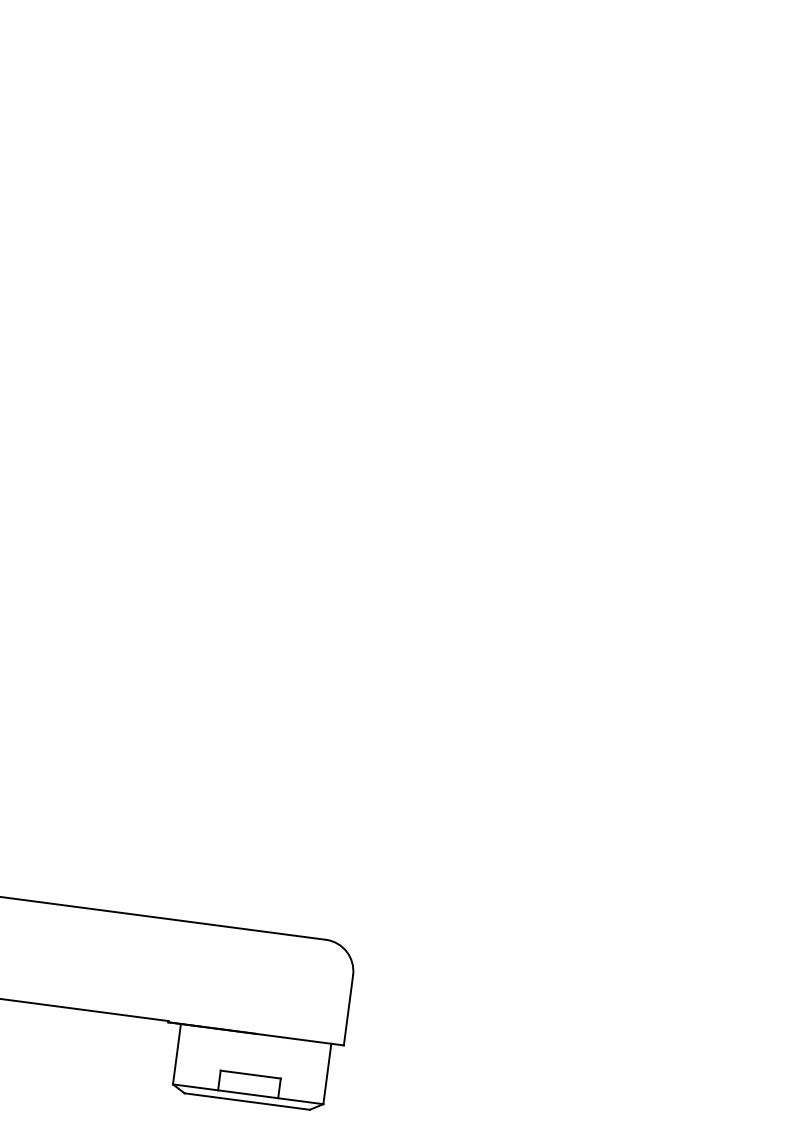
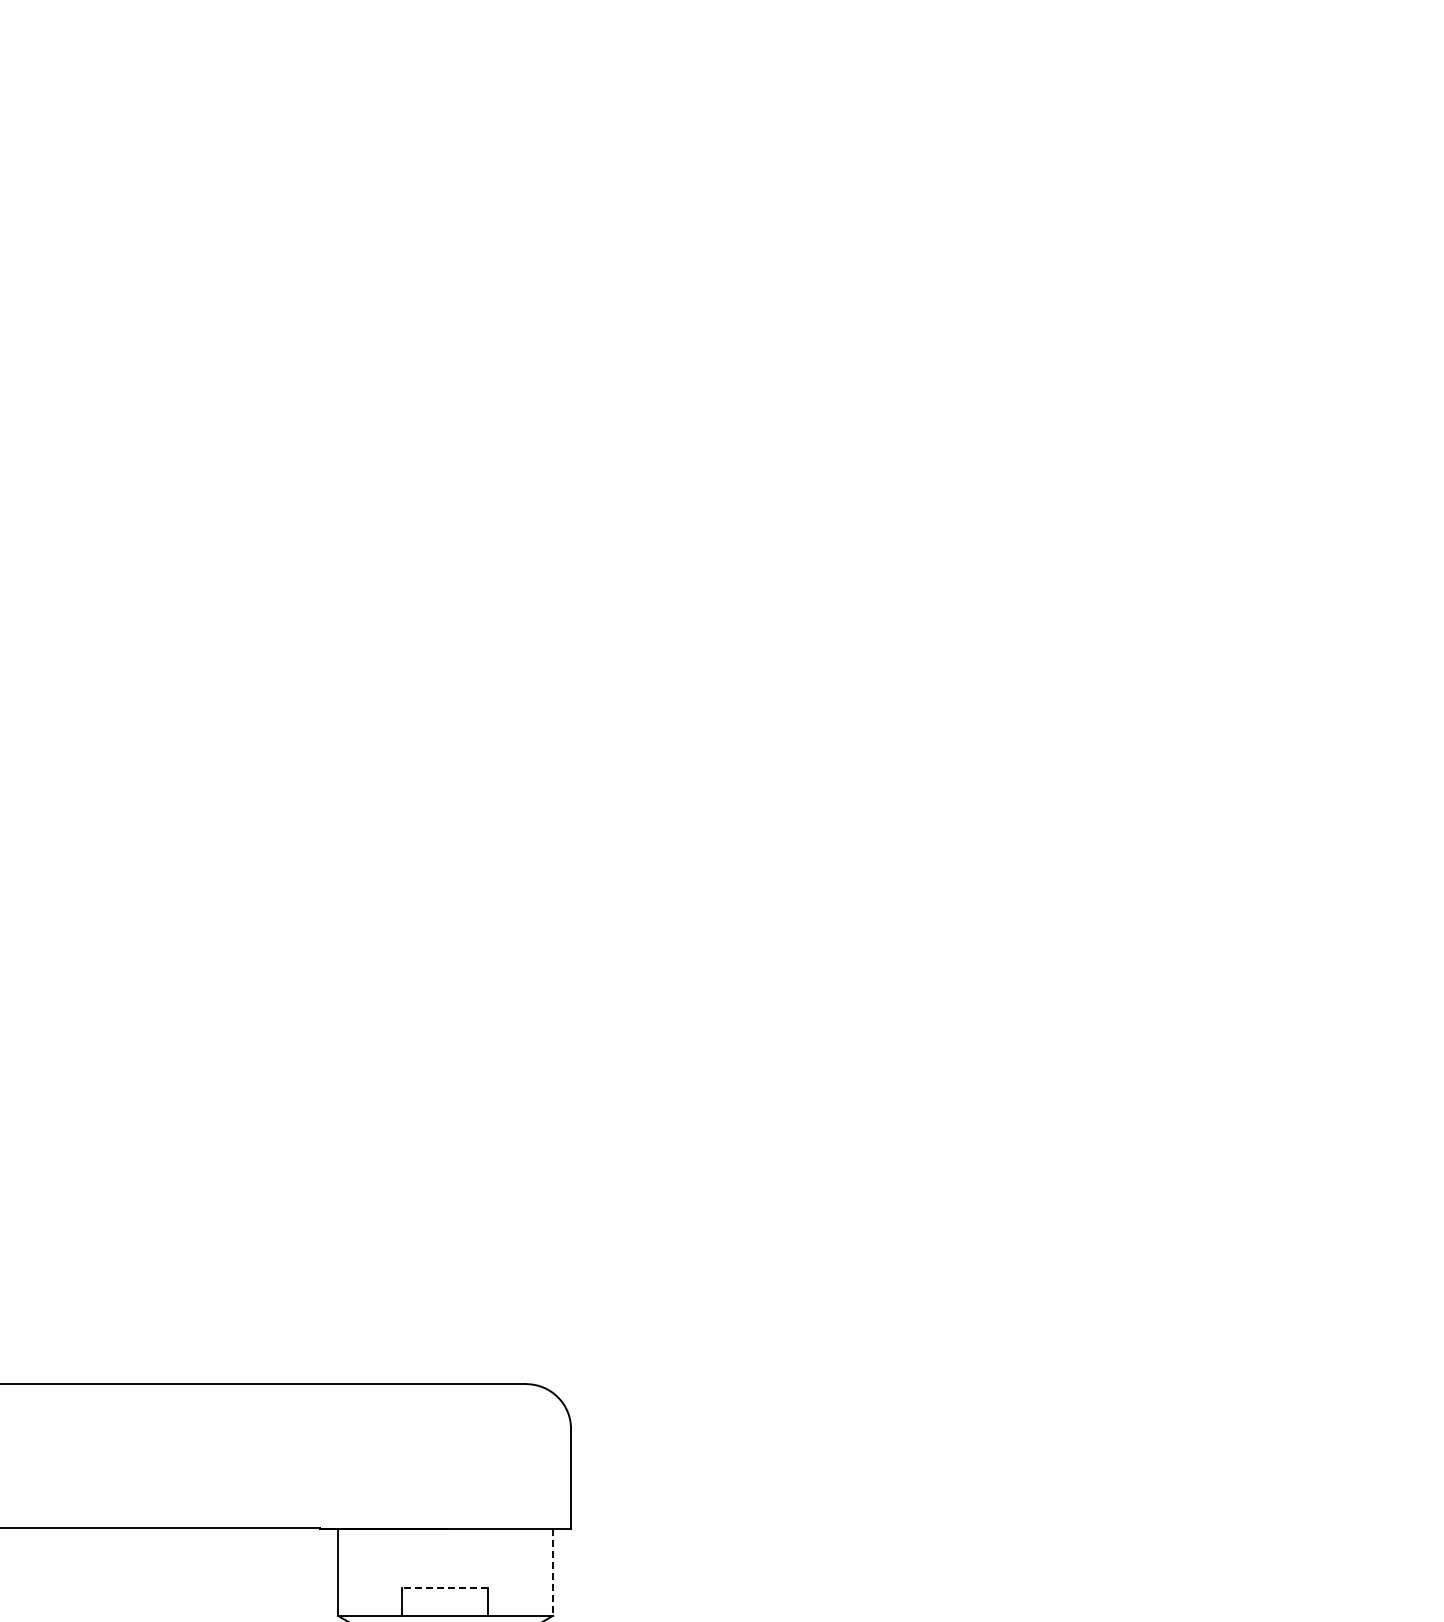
line: (250, 1074) -> (445, 1587), solid -> dashed
line: (327, 1074) -> (553, 1573), solid -> dashed

